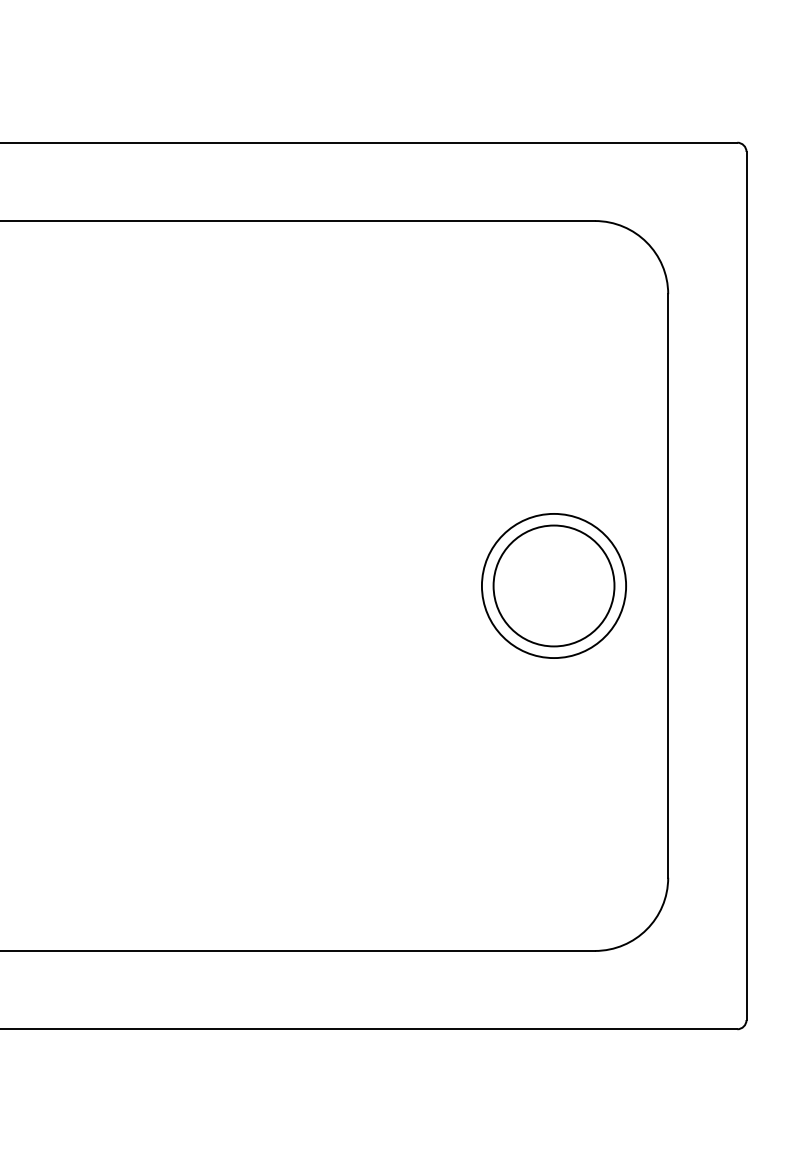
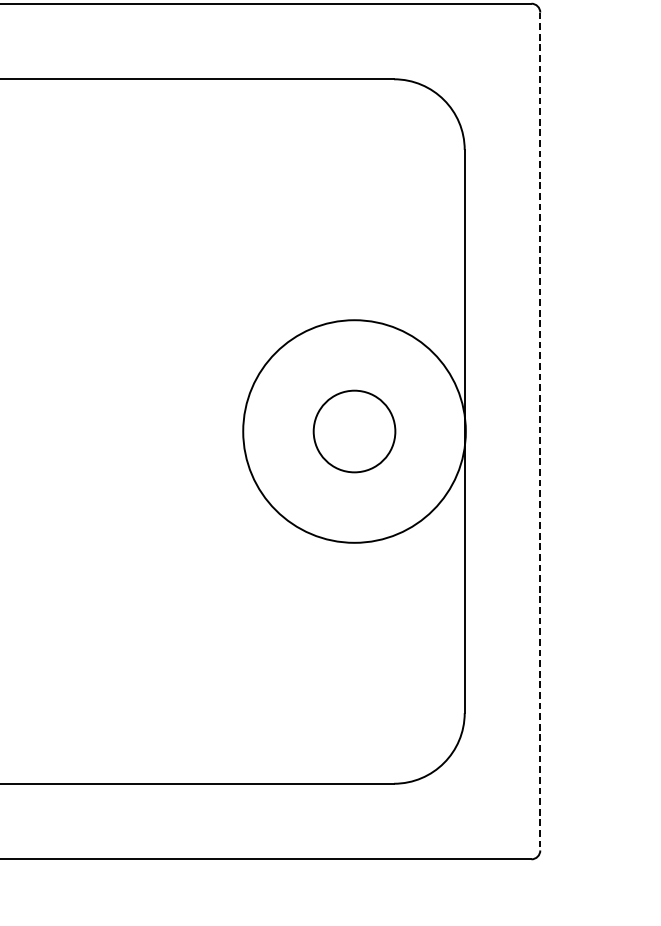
circle: (553, 585) -> (354, 431), size x0.7
circle: (553, 585) -> (354, 431), size x1.6
line: (746, 586) -> (540, 432), solid -> dashed

